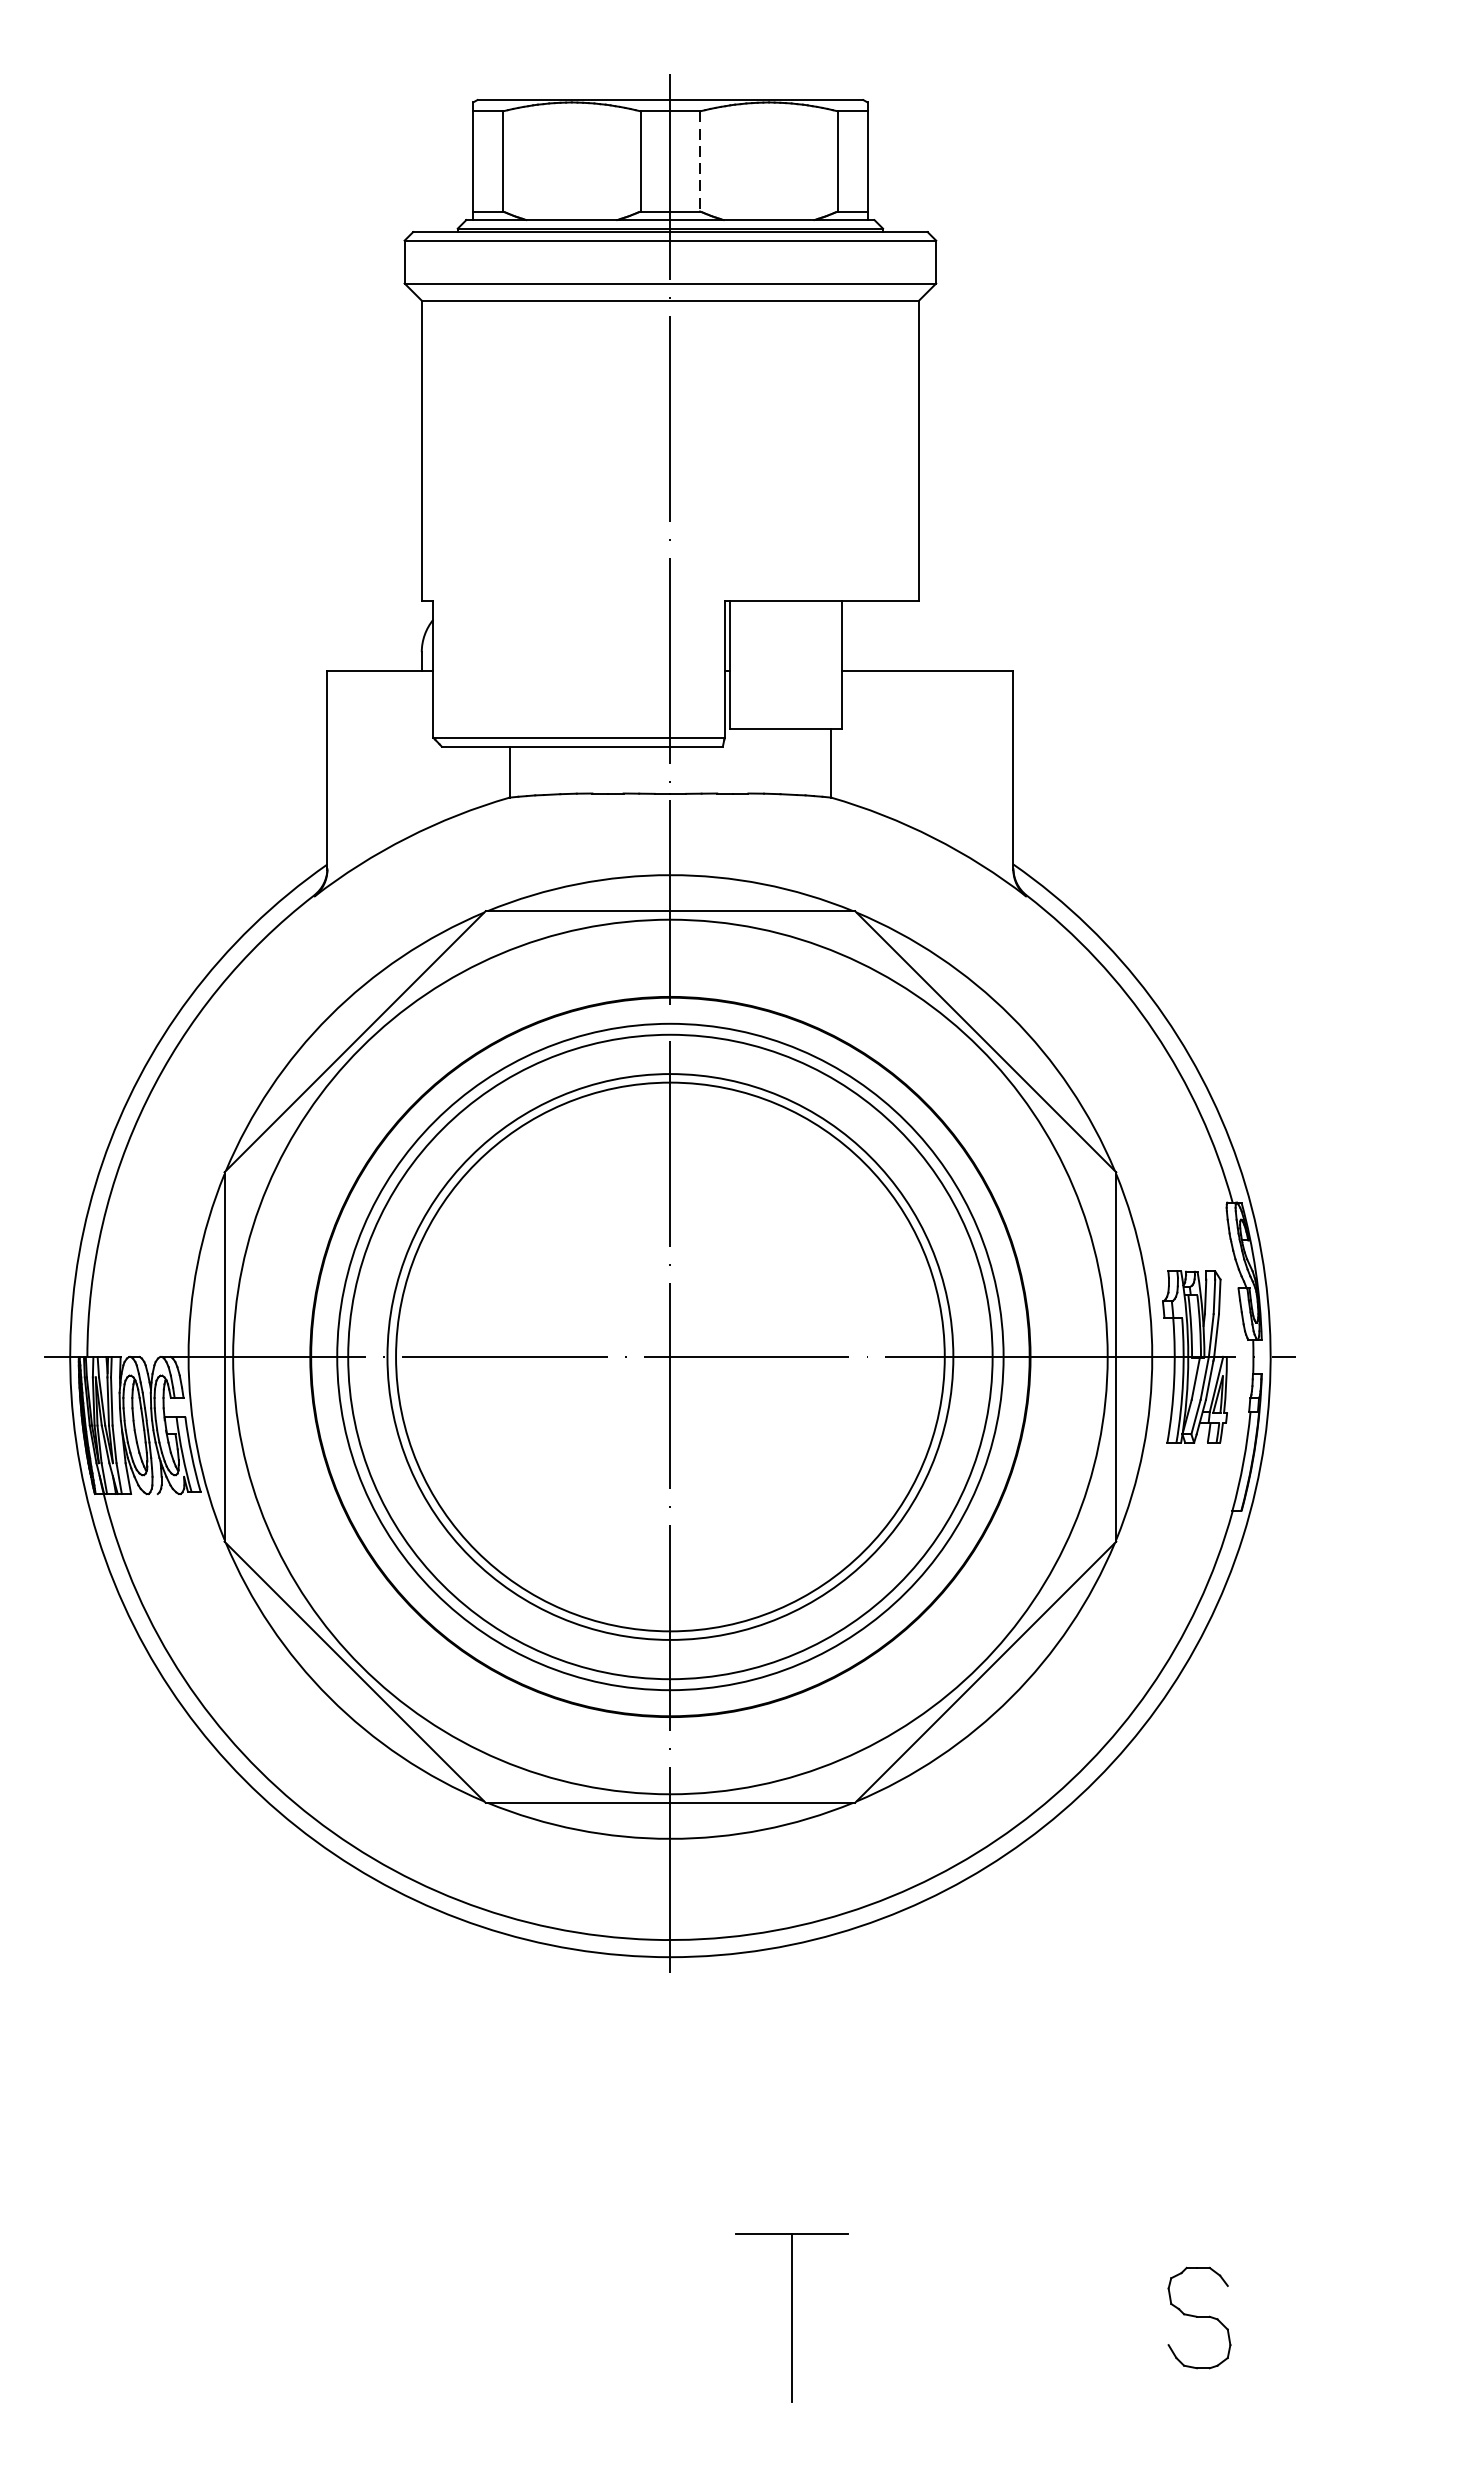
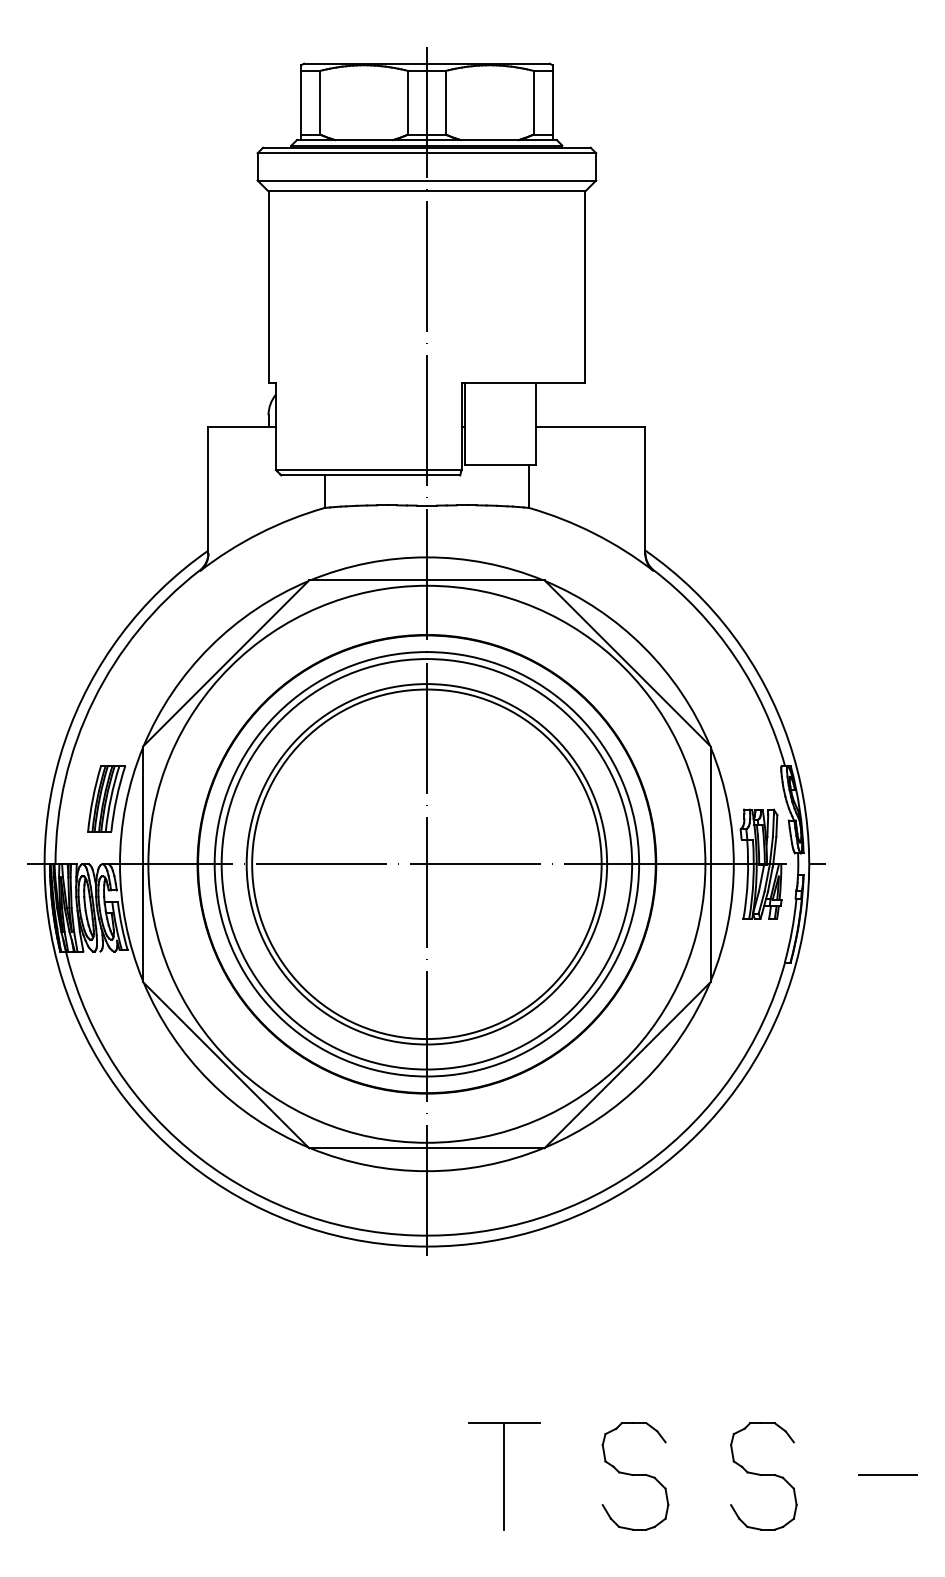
line: (699, 160) -> (445, 102), dashed -> solid
part: (167, 1253) -> (106, 798), added
line: (1393, 2316) -> (887, 1475), added
part: (997, 2318) -> (635, 1476), added
part: (1198, 2318) -> (763, 1476), size x1.67

